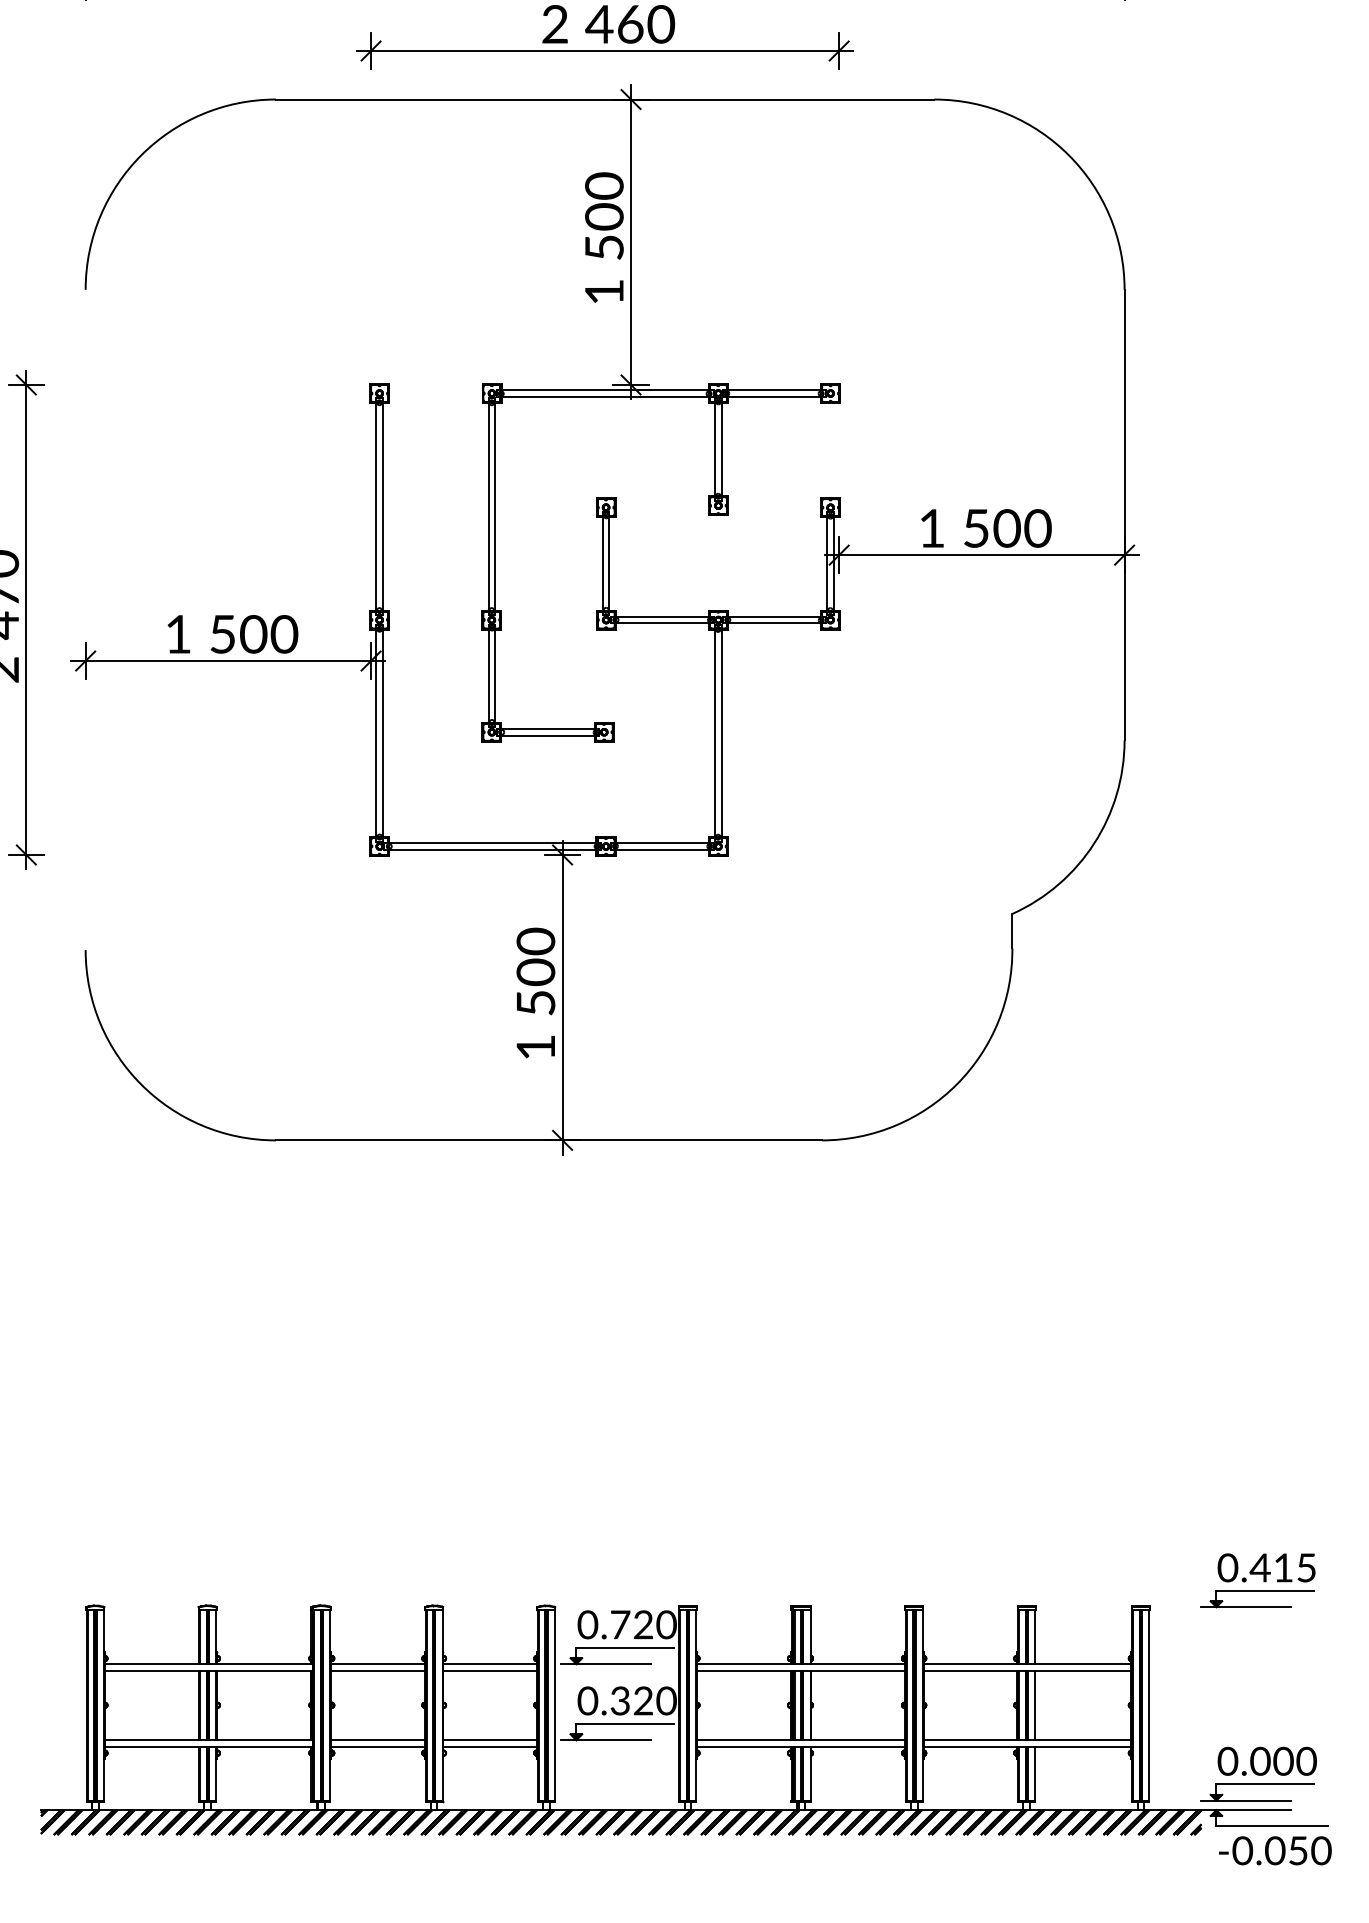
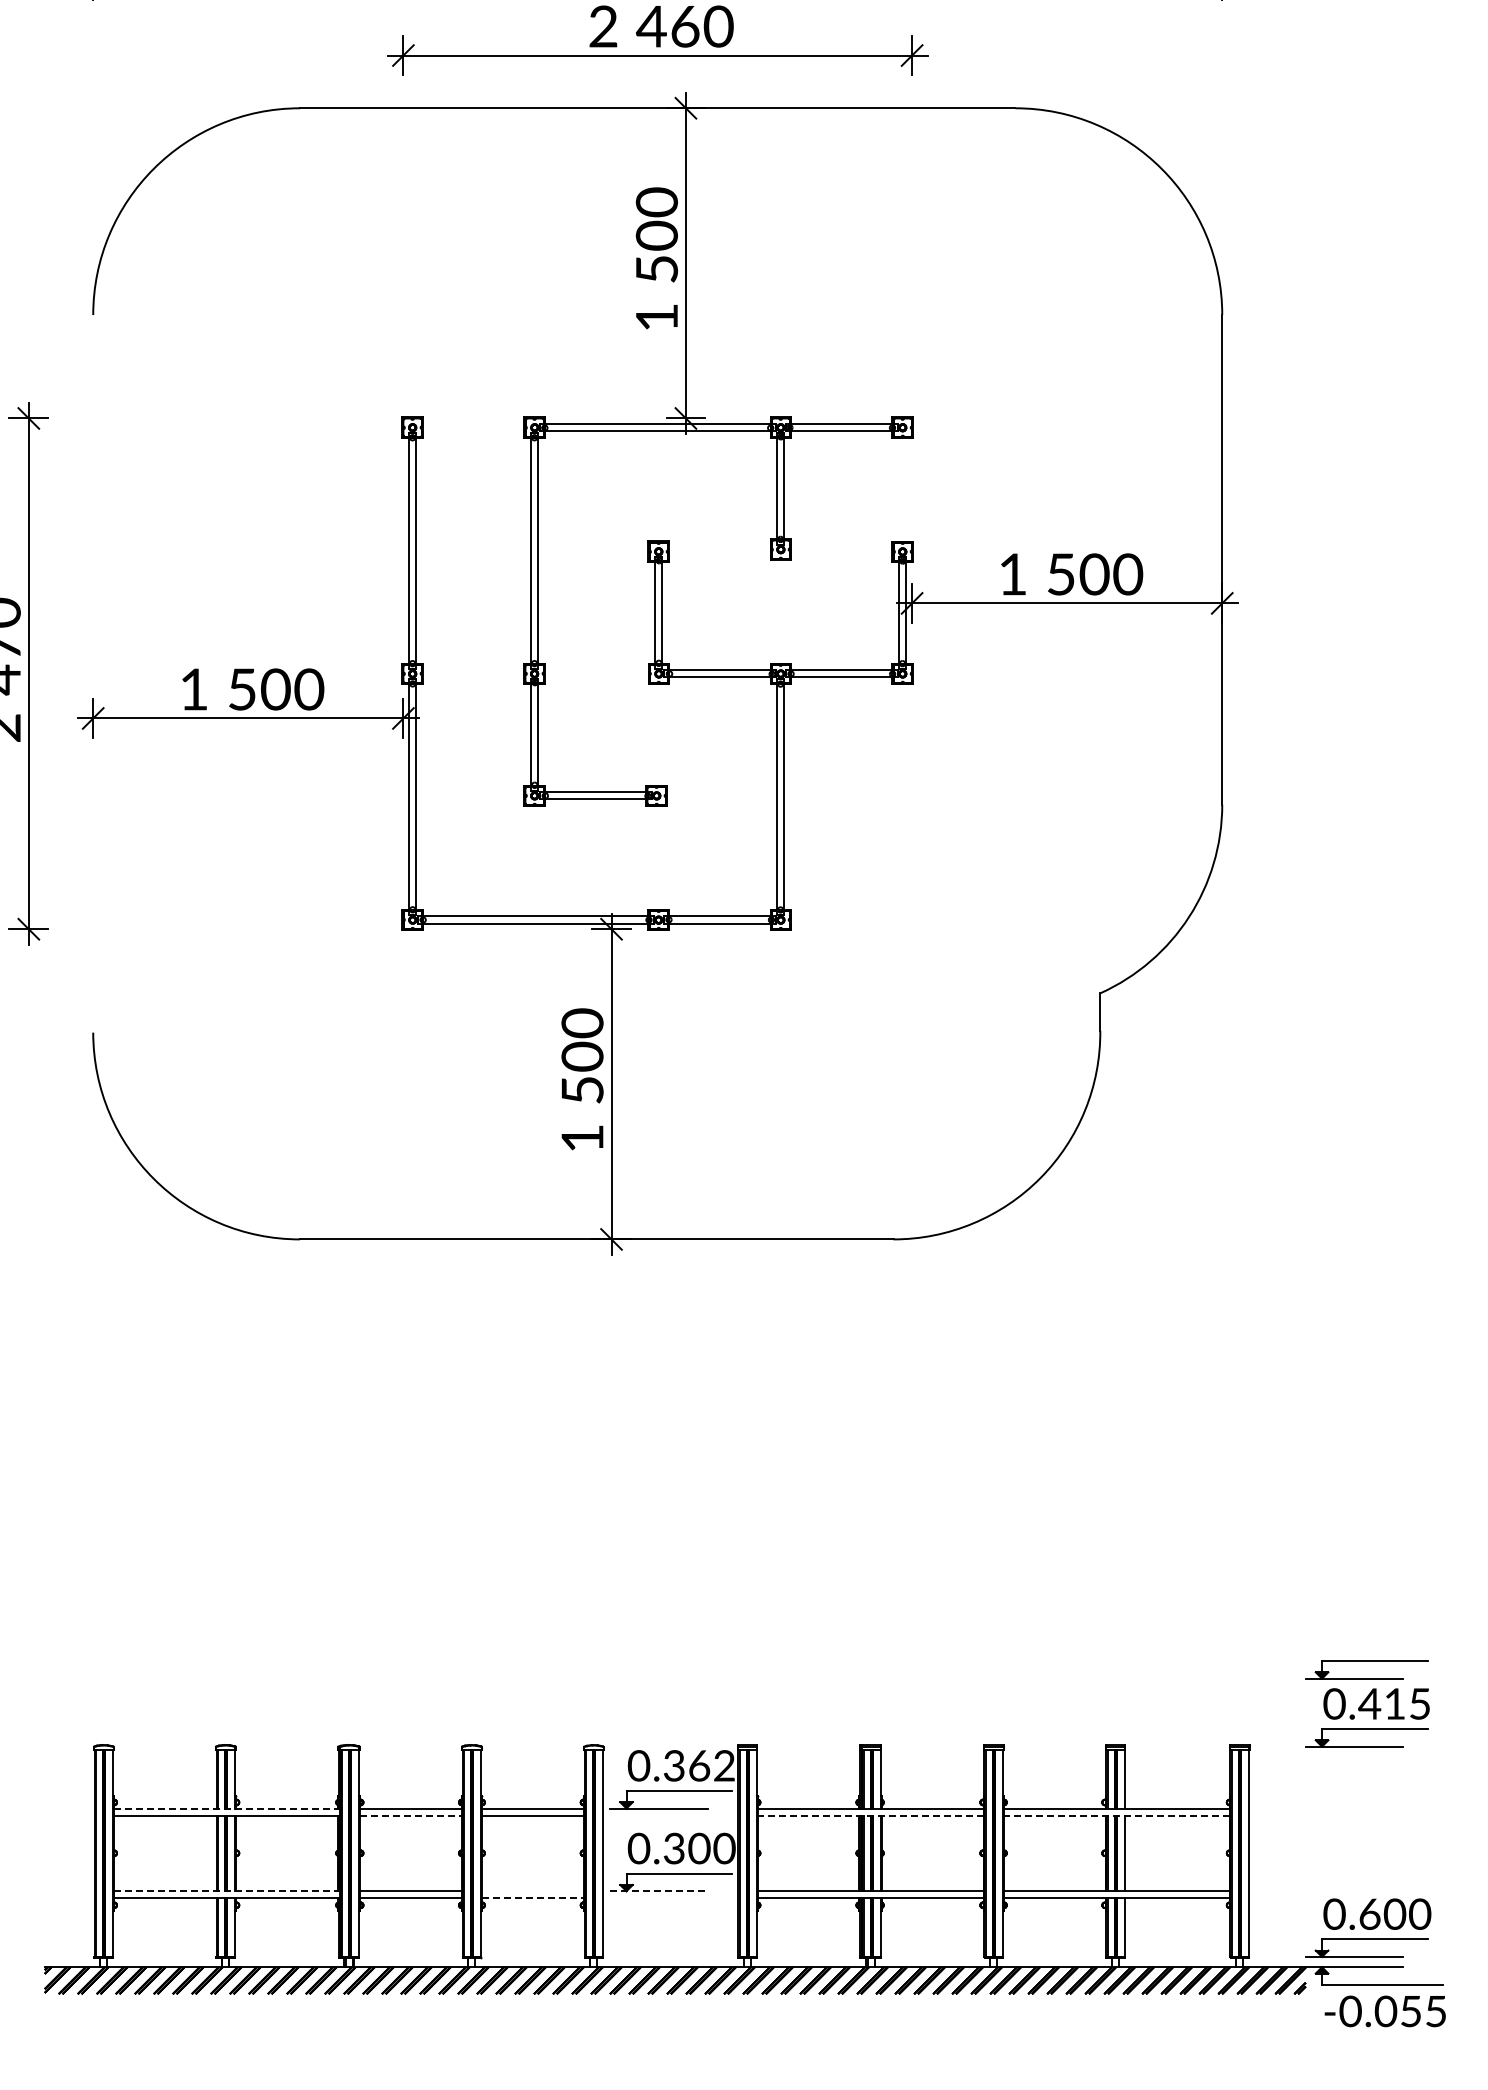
part: (1257, 1528) -> (1366, 1661), added
text: (643, 1624) -> (699, 1765), 0.720 -> 0.362
line: (208, 1664) -> (226, 1808), solid -> dashed
line: (377, 1670) -> (410, 1815), solid -> dashed
line: (800, 1670) -> (870, 1815), solid -> dashed
line: (1027, 1670) -> (1116, 1815), solid -> dashed
text: (643, 1700) -> (699, 1848), 0.320 -> 0.300
line: (208, 1740) -> (226, 1891), solid -> dashed
line: (489, 1740) -> (532, 1891), removed
line: (605, 1740) -> (658, 1891), solid -> dashed
line: (489, 1746) -> (532, 1898), solid -> dashed
text: (1260, 1760) -> (1369, 1913), 0.000 -> 0.600
text: (1321, 1850) -> (1436, 2011), -0.050 -> -0.055

